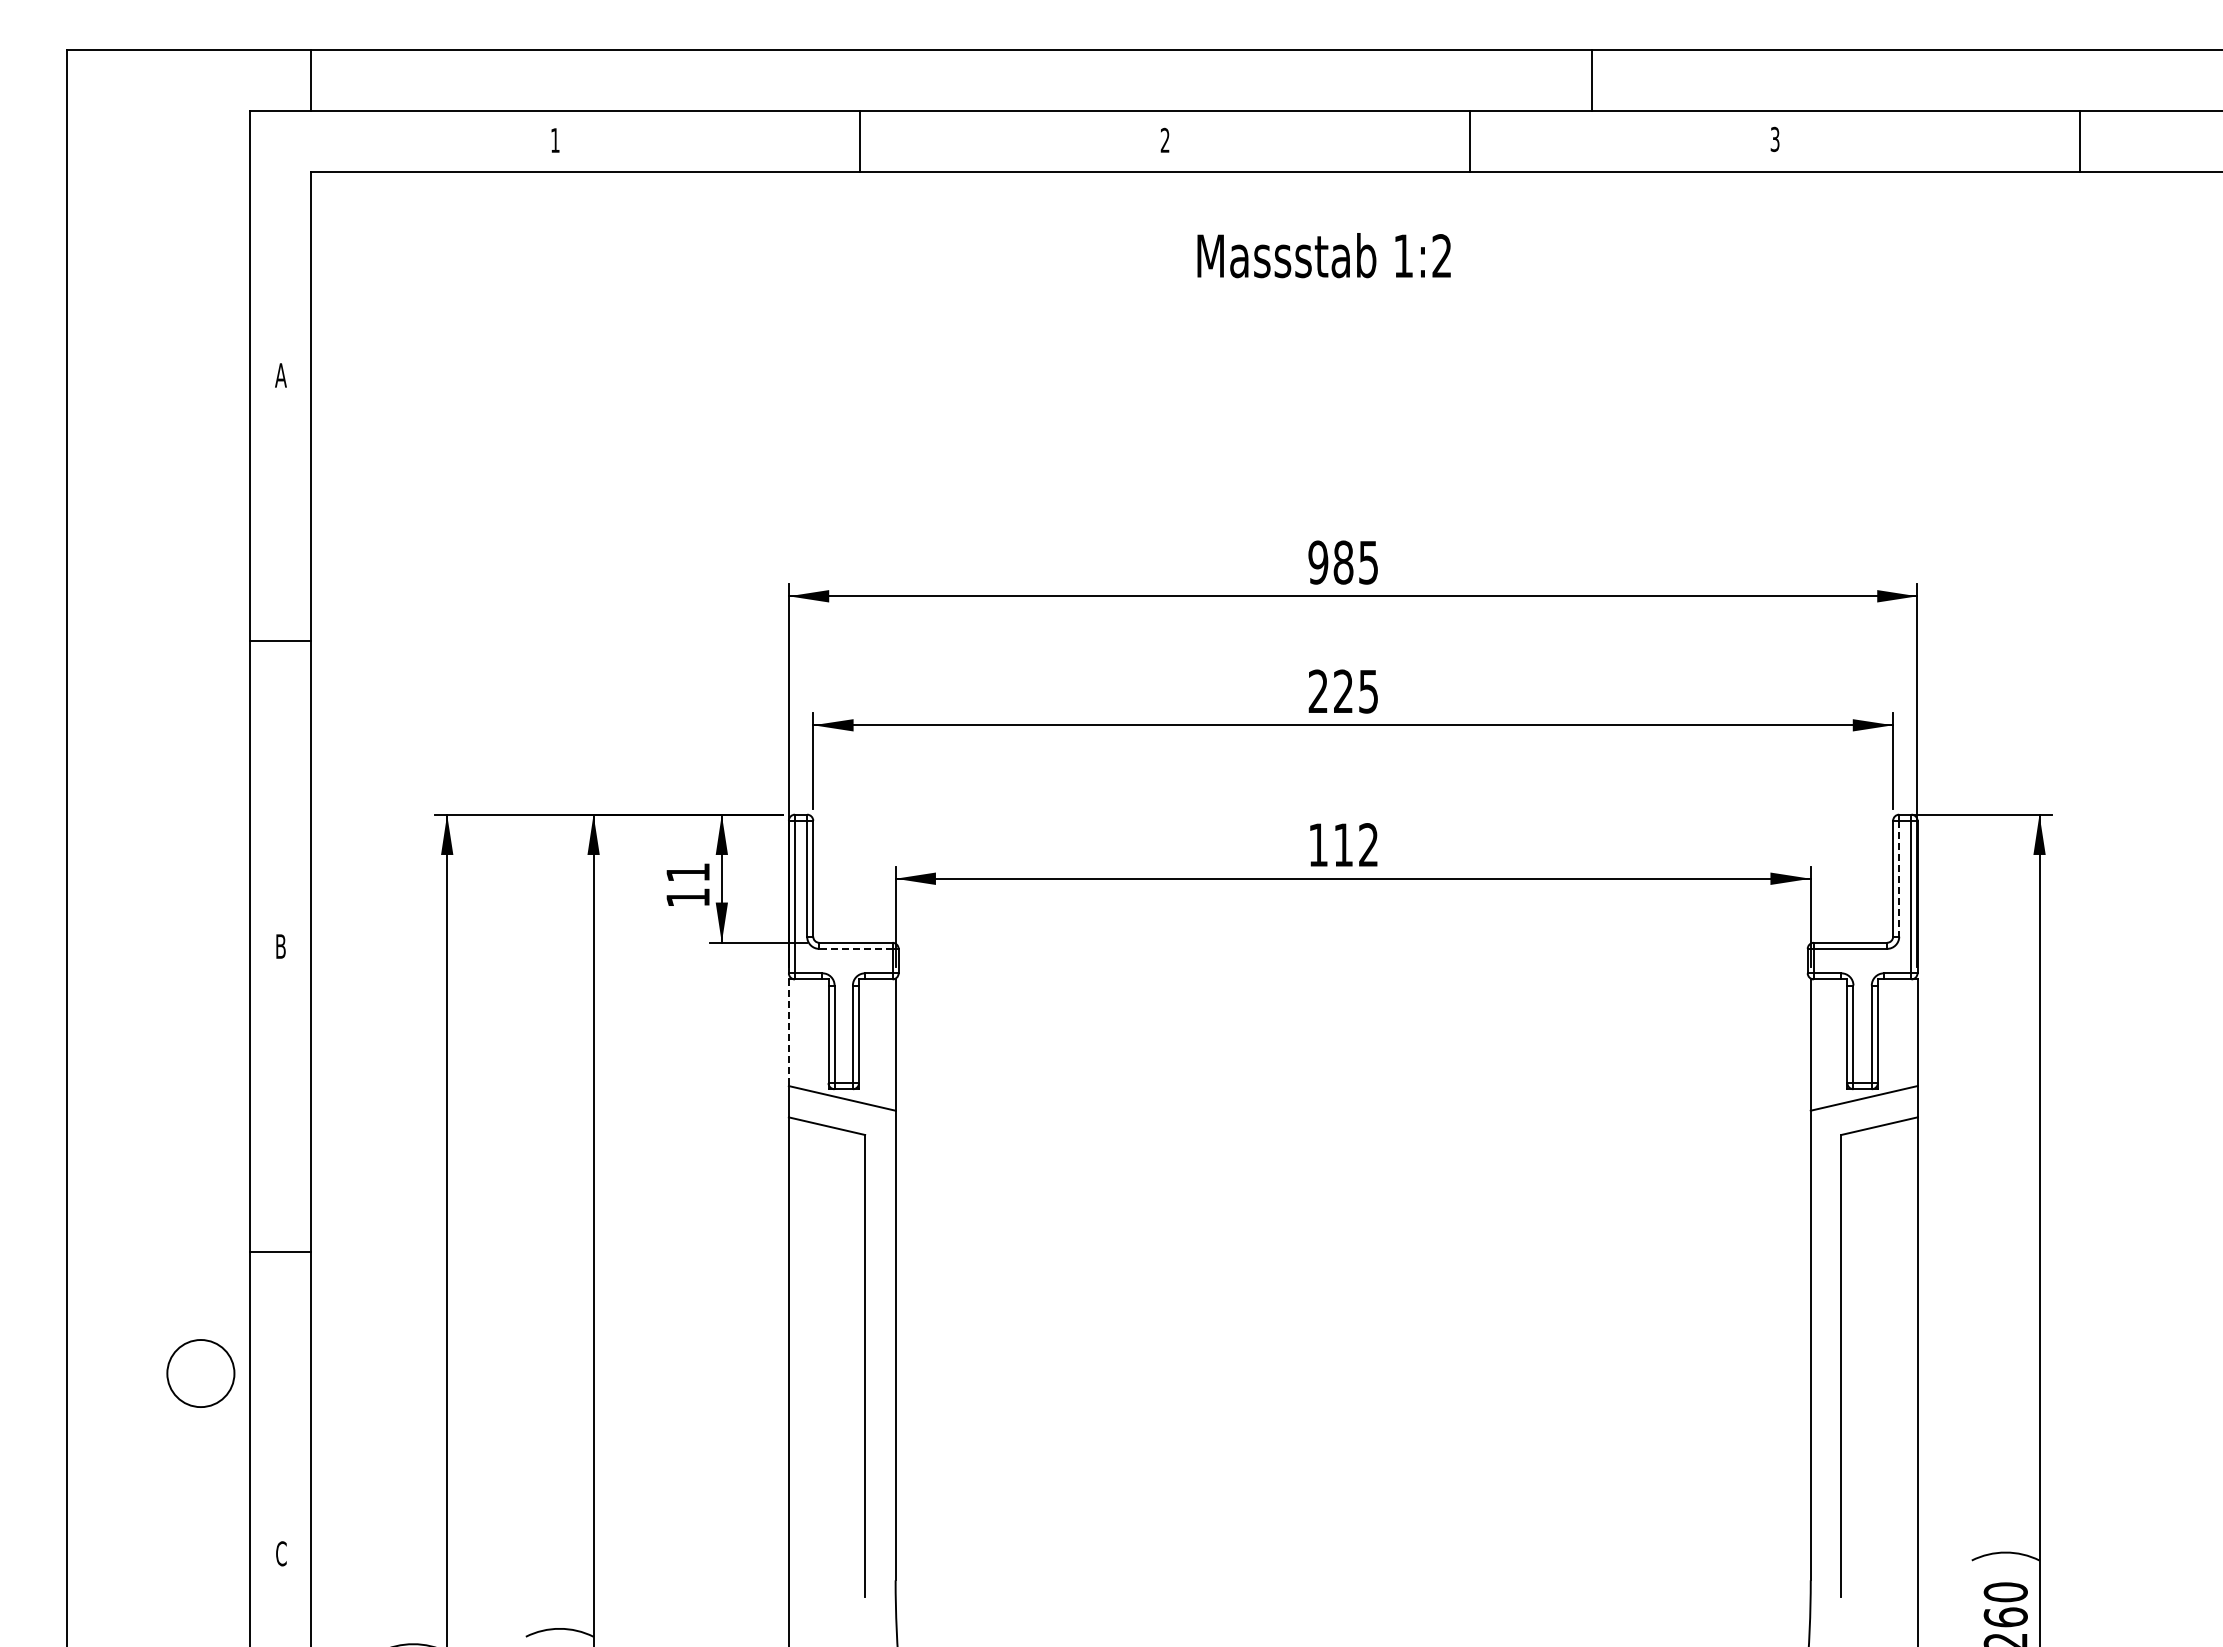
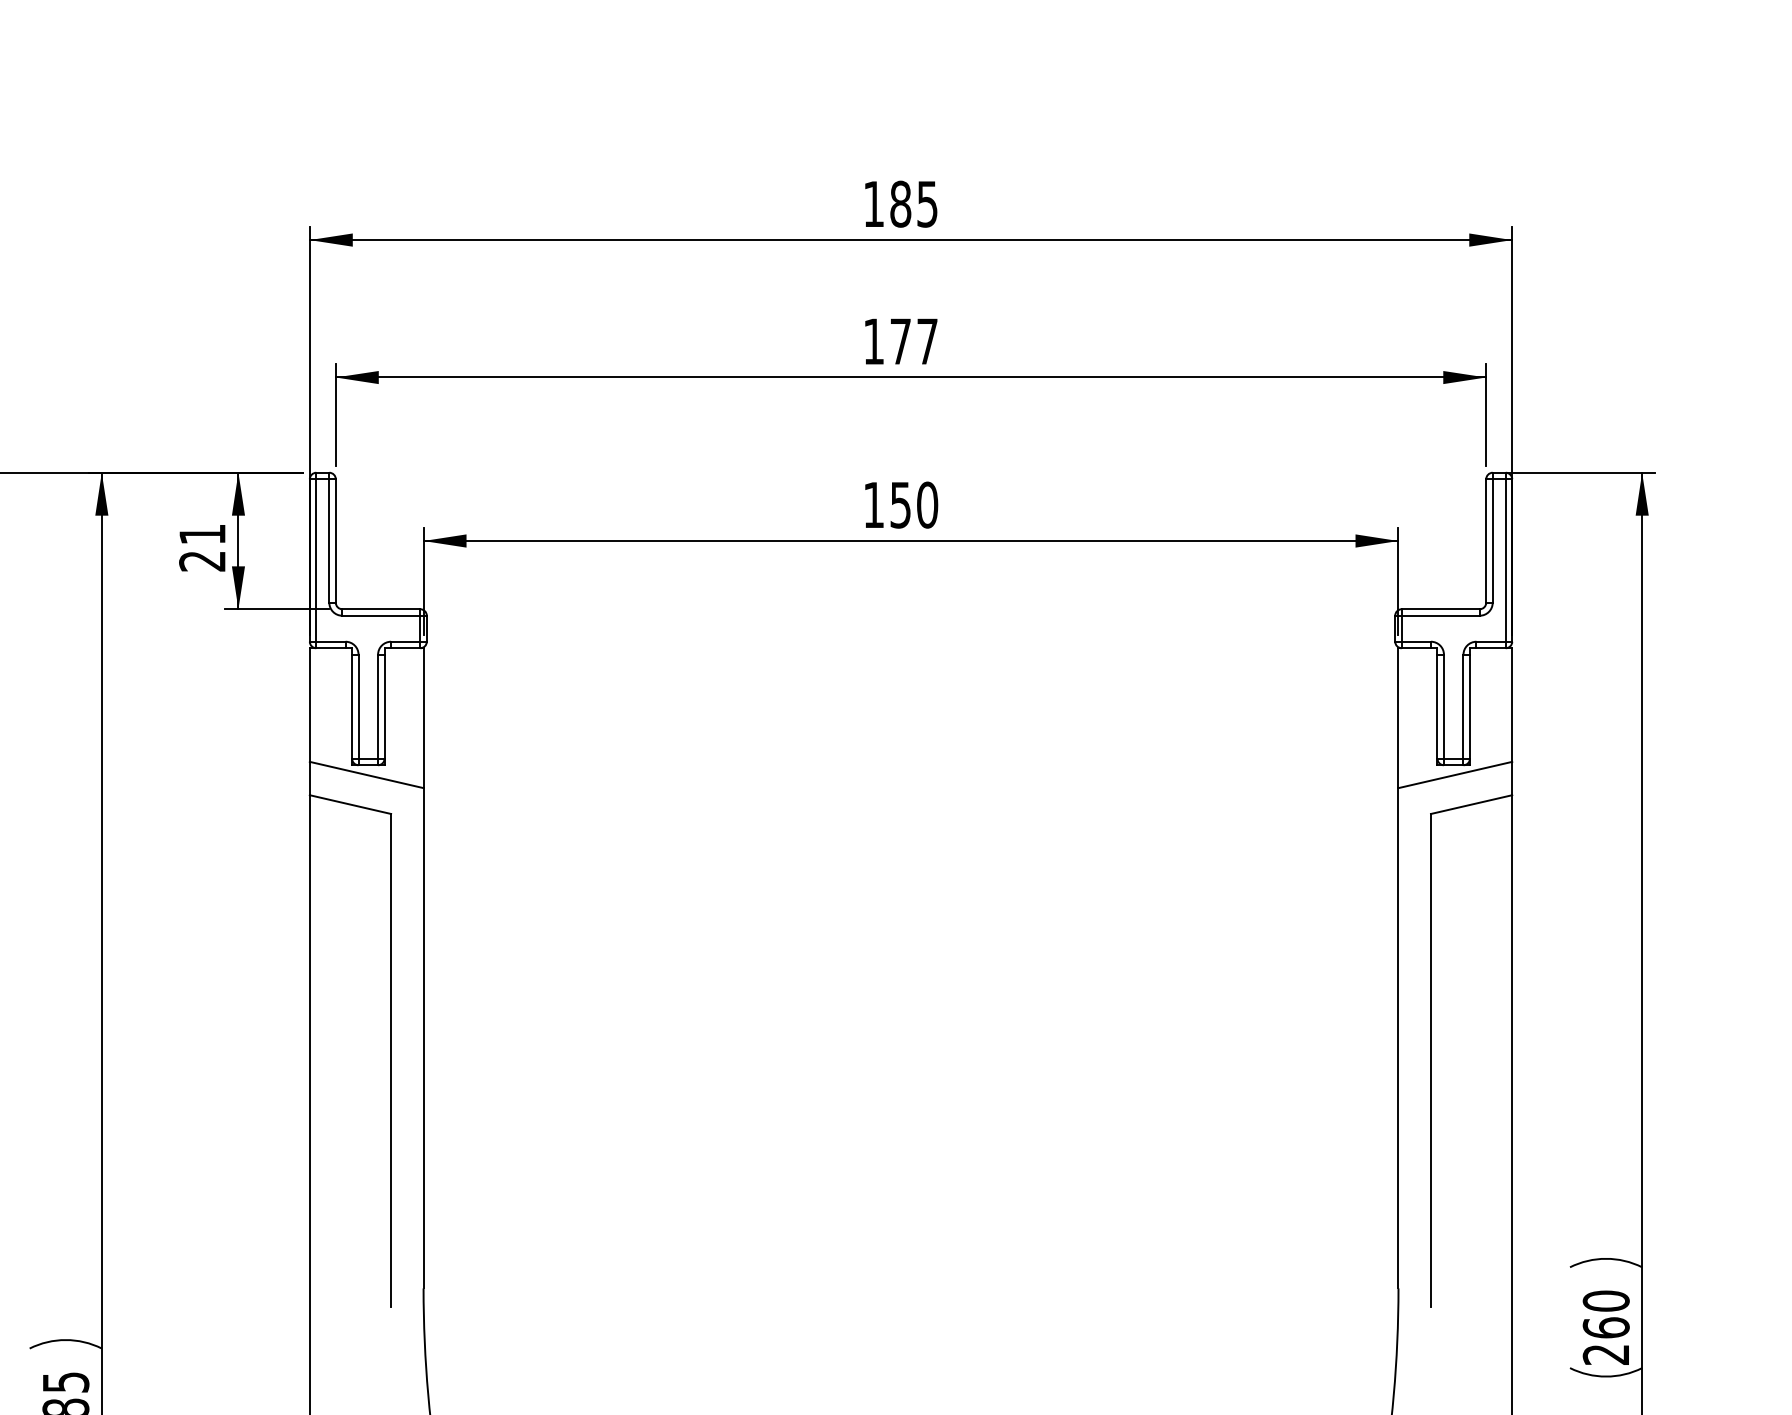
text: (1318, 562) -> (874, 204), 985 -> 185
text: (1342, 691) -> (899, 341), 225 -> 177
text: (1356, 845) -> (914, 505), 112 -> 150
line: (1899, 878) -> (1493, 540), dashed -> solid
text: (687, 897) -> (201, 560), 11 -> 21
line: (855, 948) -> (380, 615), dashed -> solid
line: (788, 1033) -> (309, 705), dashed -> solid

